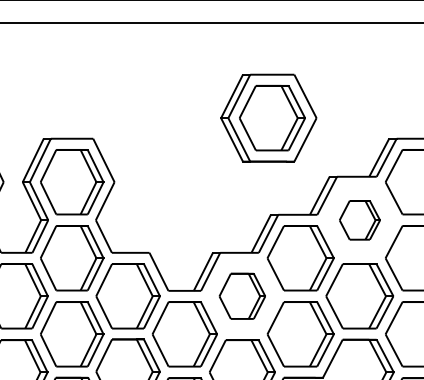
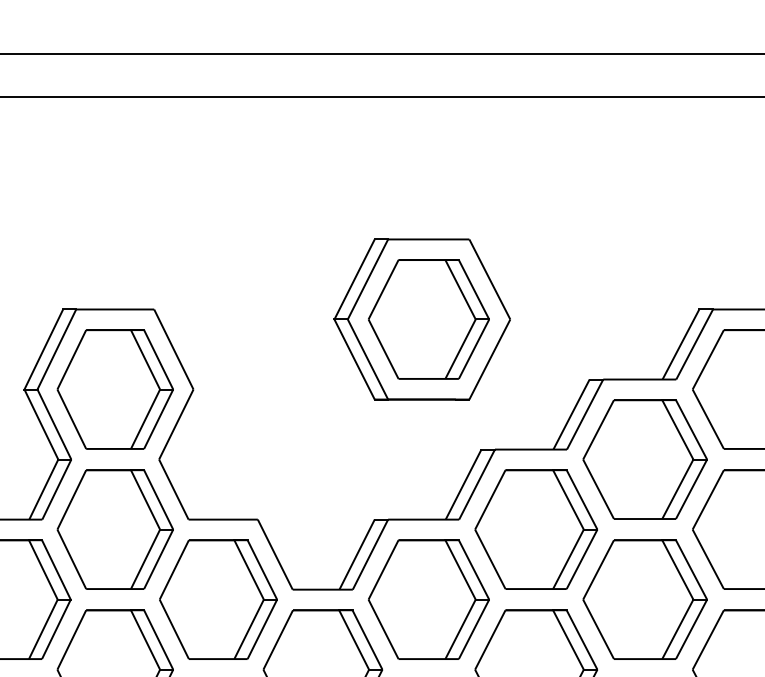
part: (268, 117) -> (421, 318), moved
part: (359, 220) -> (644, 460), size x1.67
part: (242, 296) -> (429, 600), size x1.43

